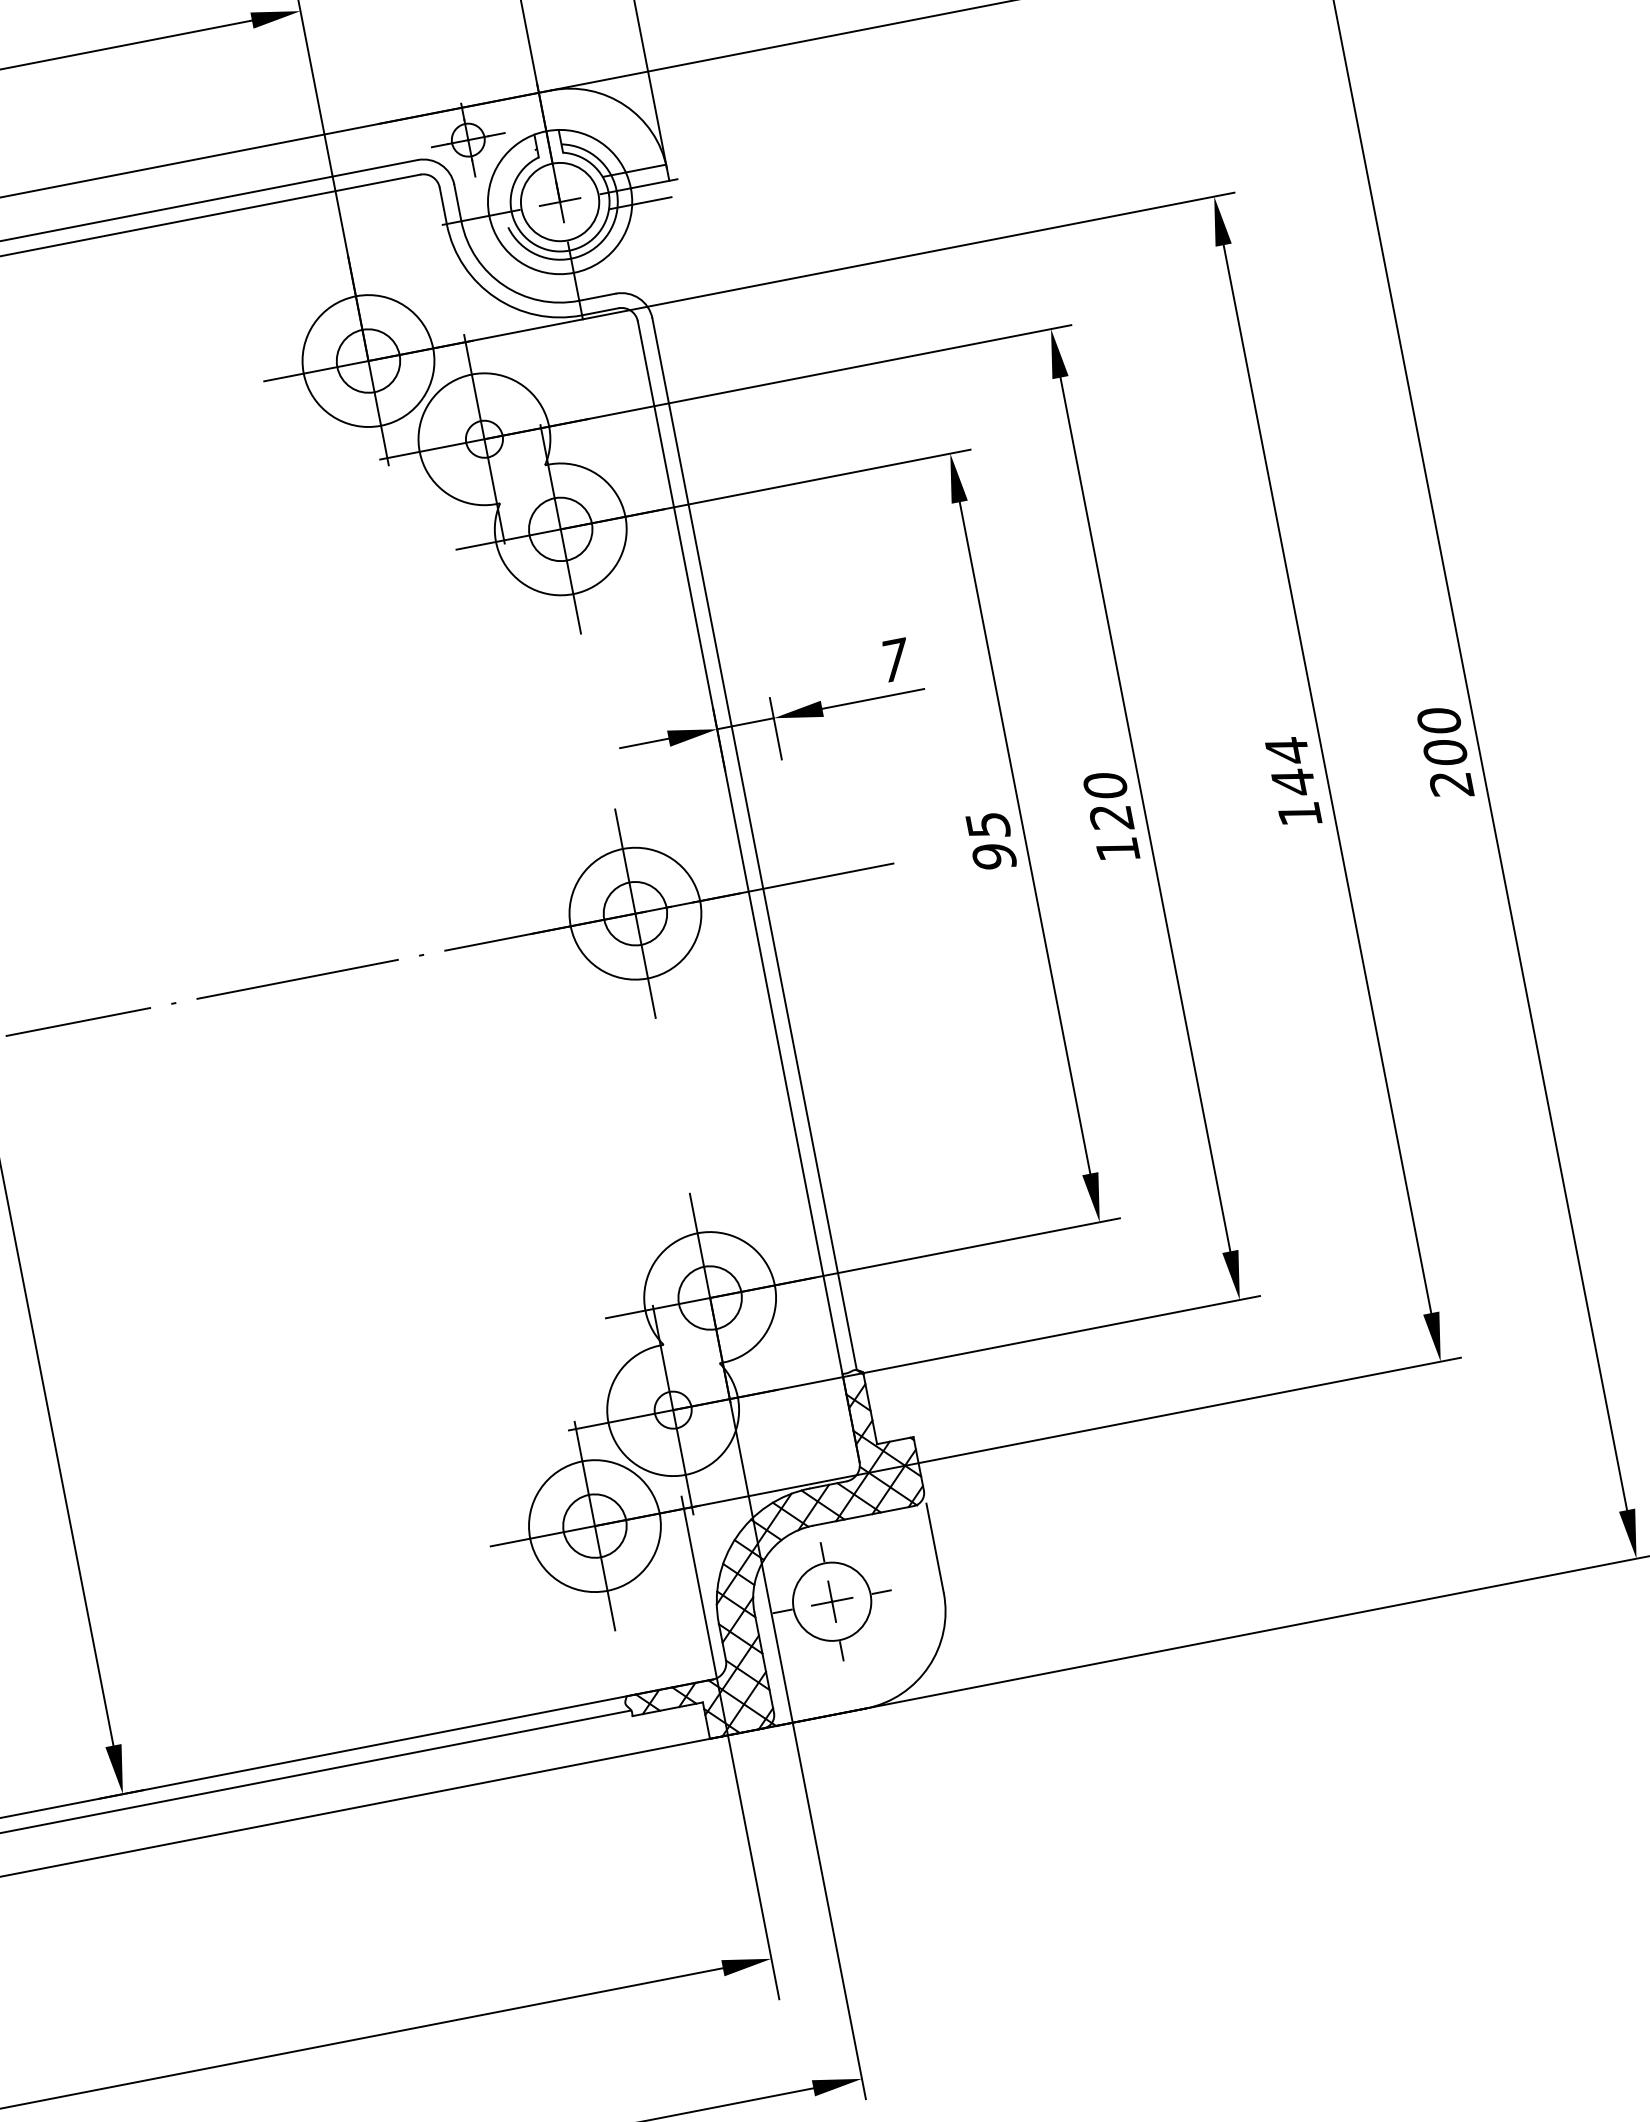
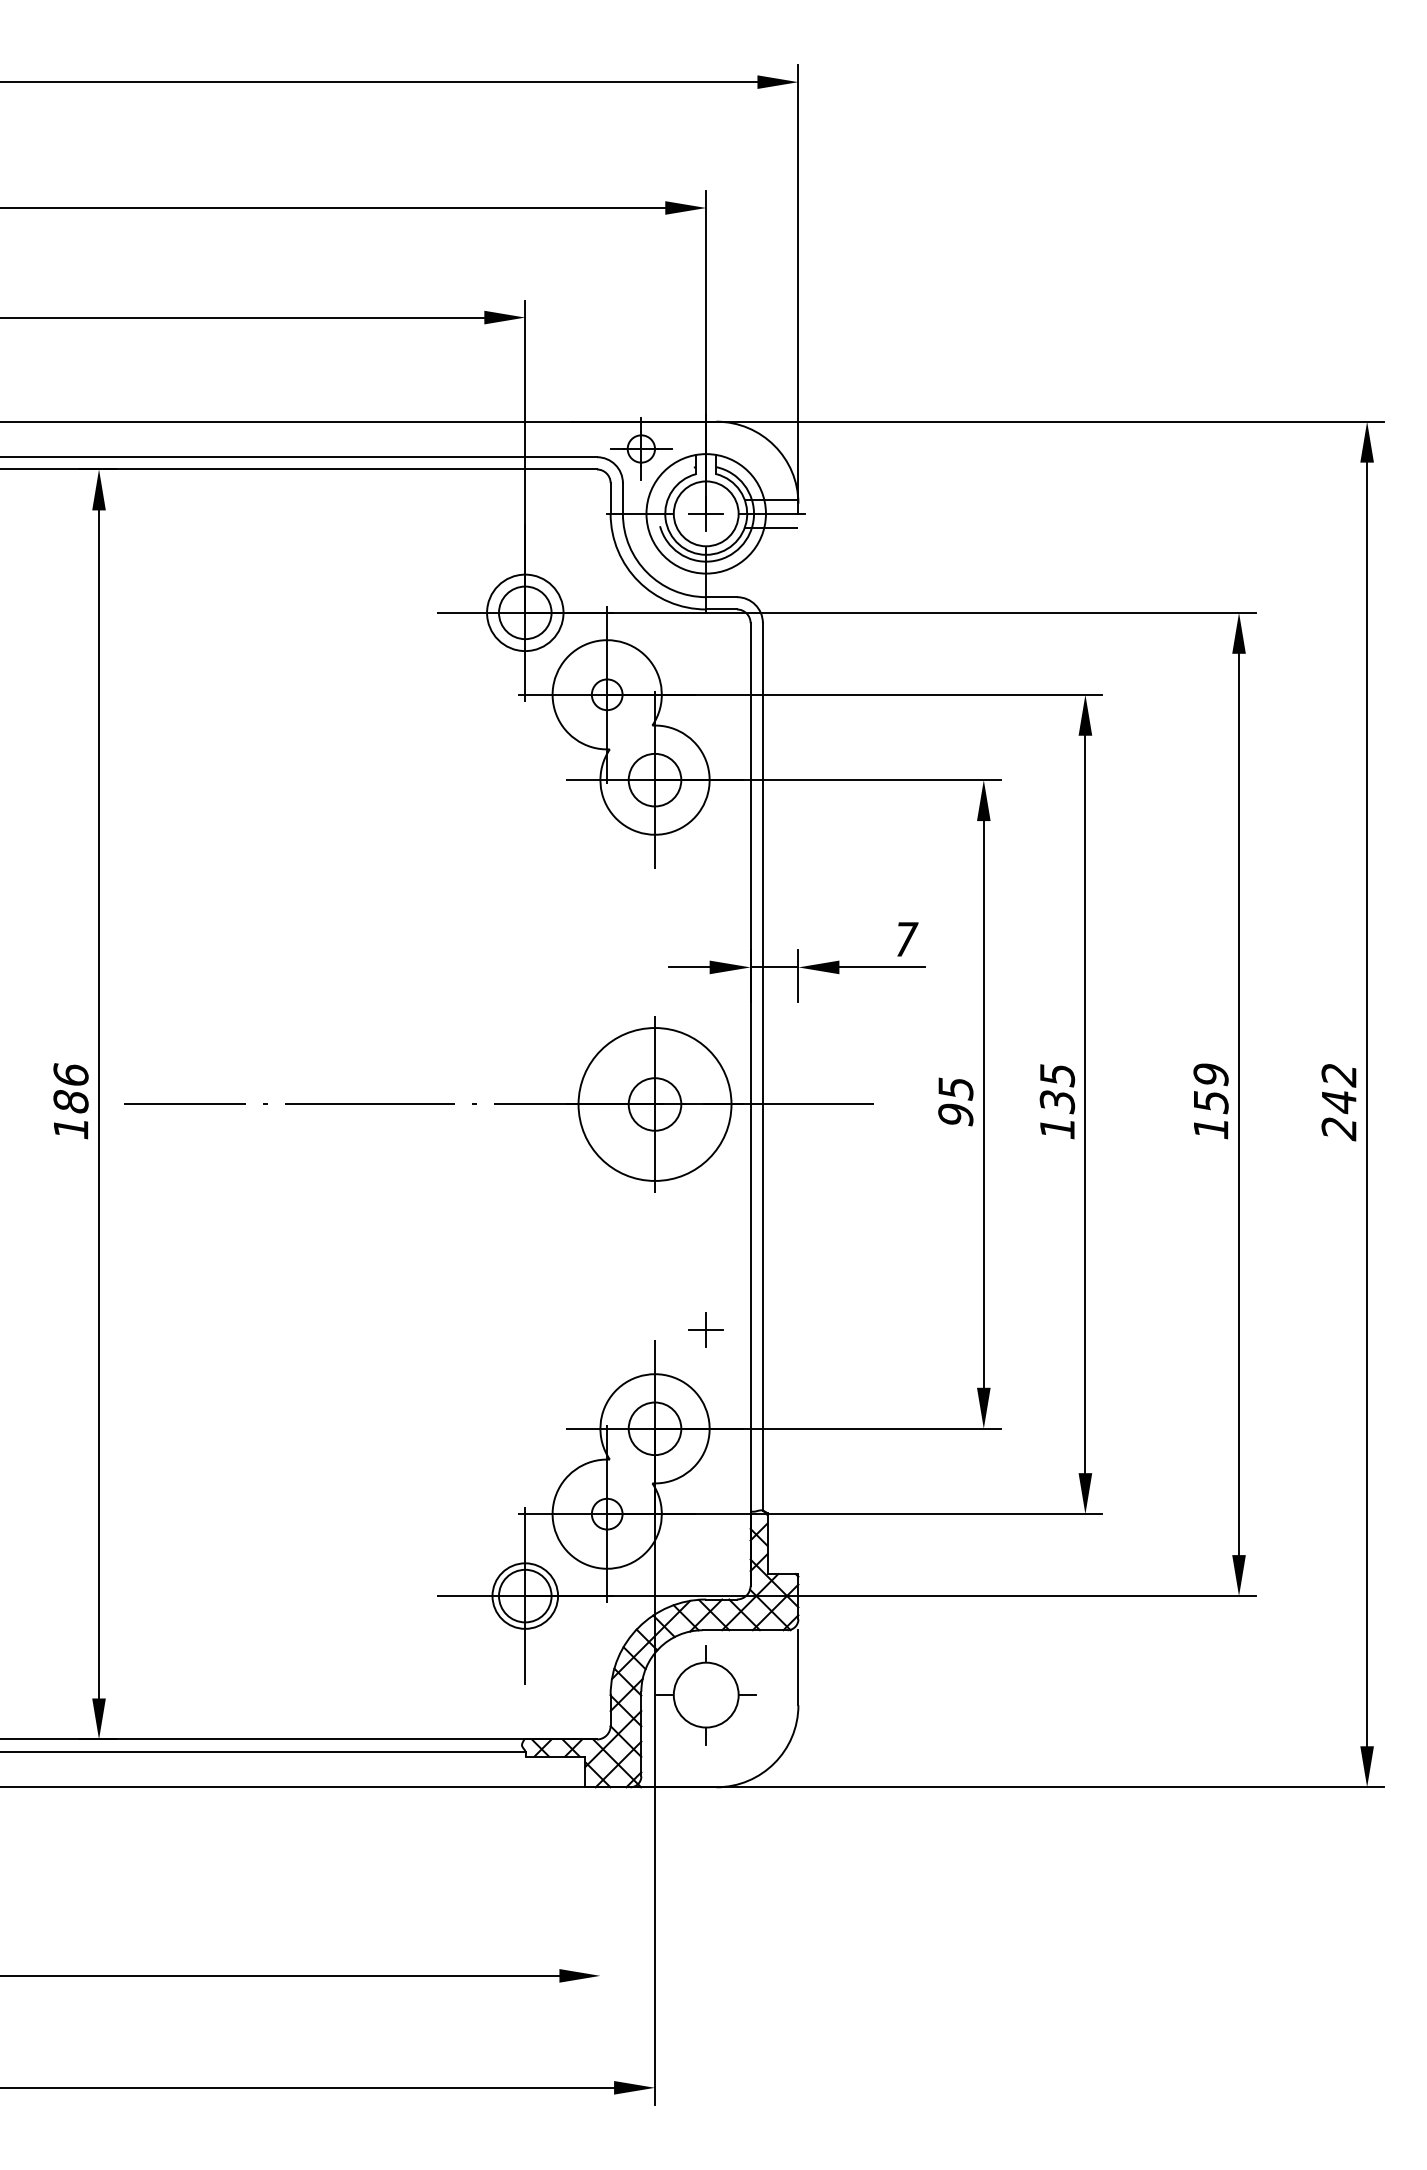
circle: (367, 360) -> (524, 612), size x0.7
text: (1441, 737) -> (1338, 1088), 200 -> 242
text: (1289, 766) -> (1210, 1088), 144 -> 159
text: (1108, 802) -> (1057, 1088), 120 -> 135
circle: (634, 913) -> (654, 1104), size x1.4
circle: (593, 1525) -> (524, 1595), size x0.6
part: (831, 1601) -> (705, 1329), moved
line: (730, 1747) -> (600, 1797), removed

